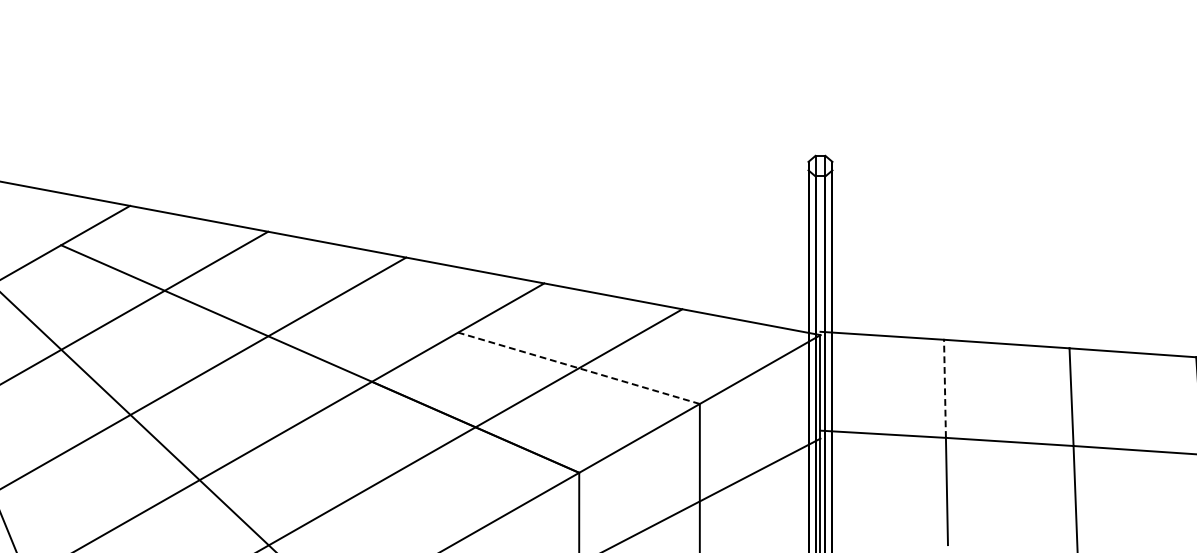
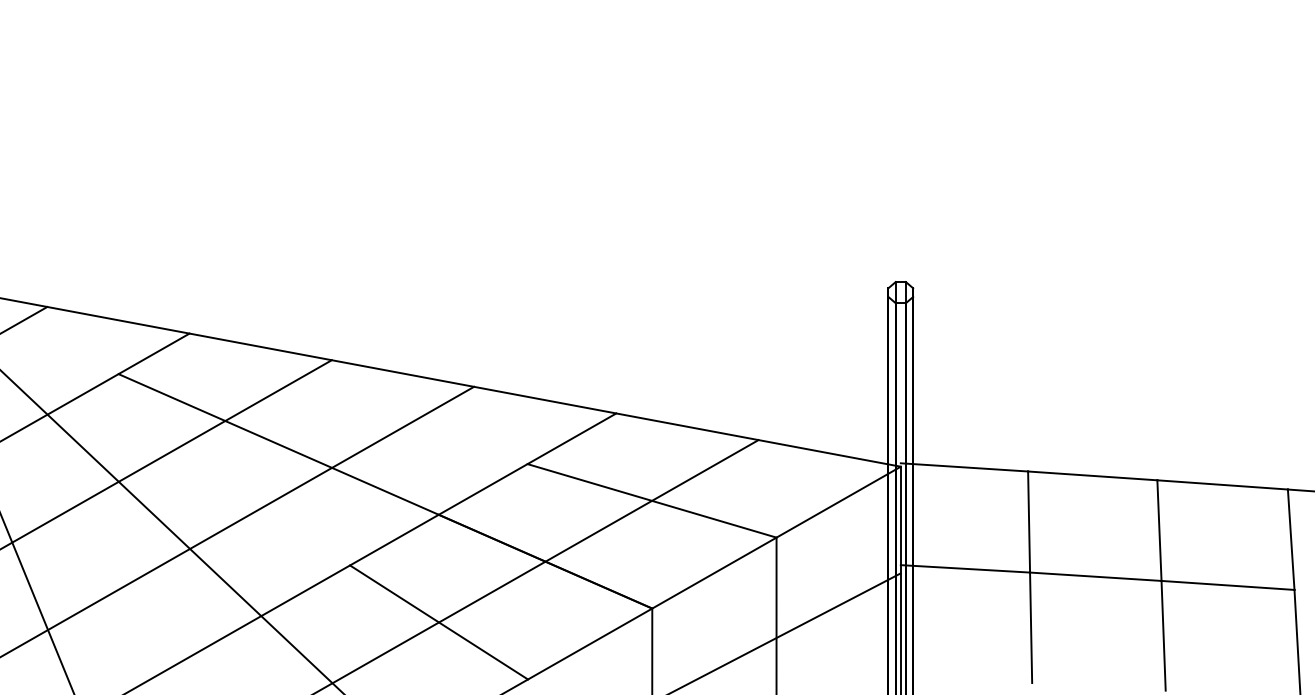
line: (579, 367) -> (652, 500), dashed -> solid
line: (945, 389) -> (1029, 522), dashed -> solid
line: (372, 486) -> (439, 622), added

